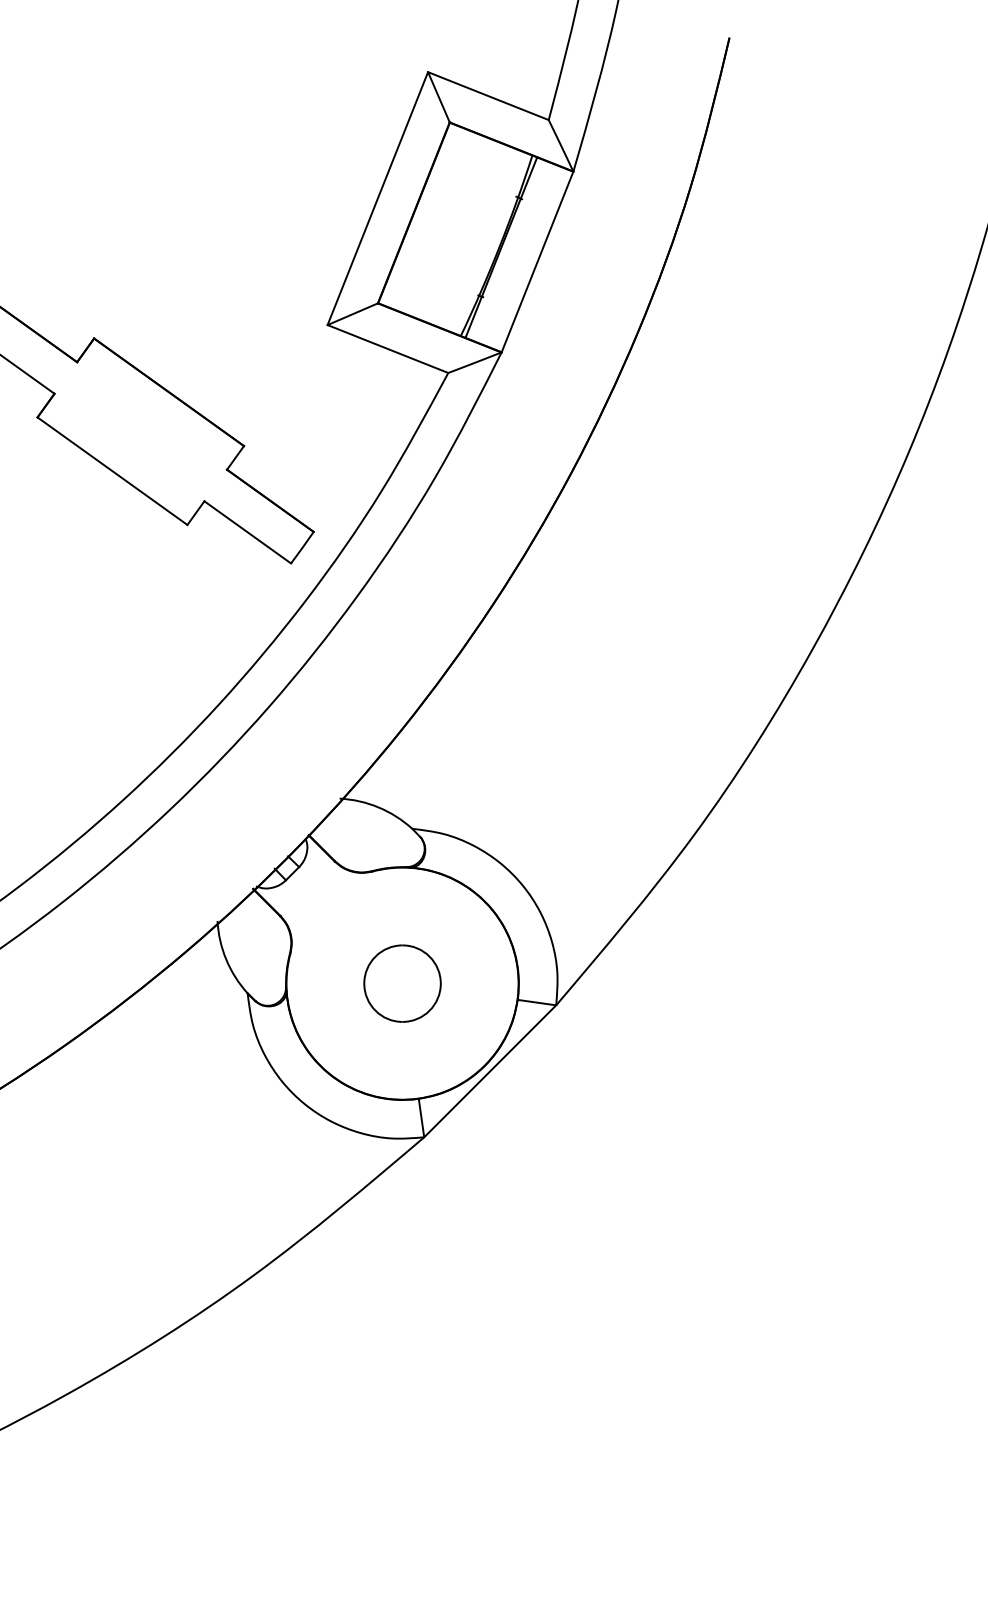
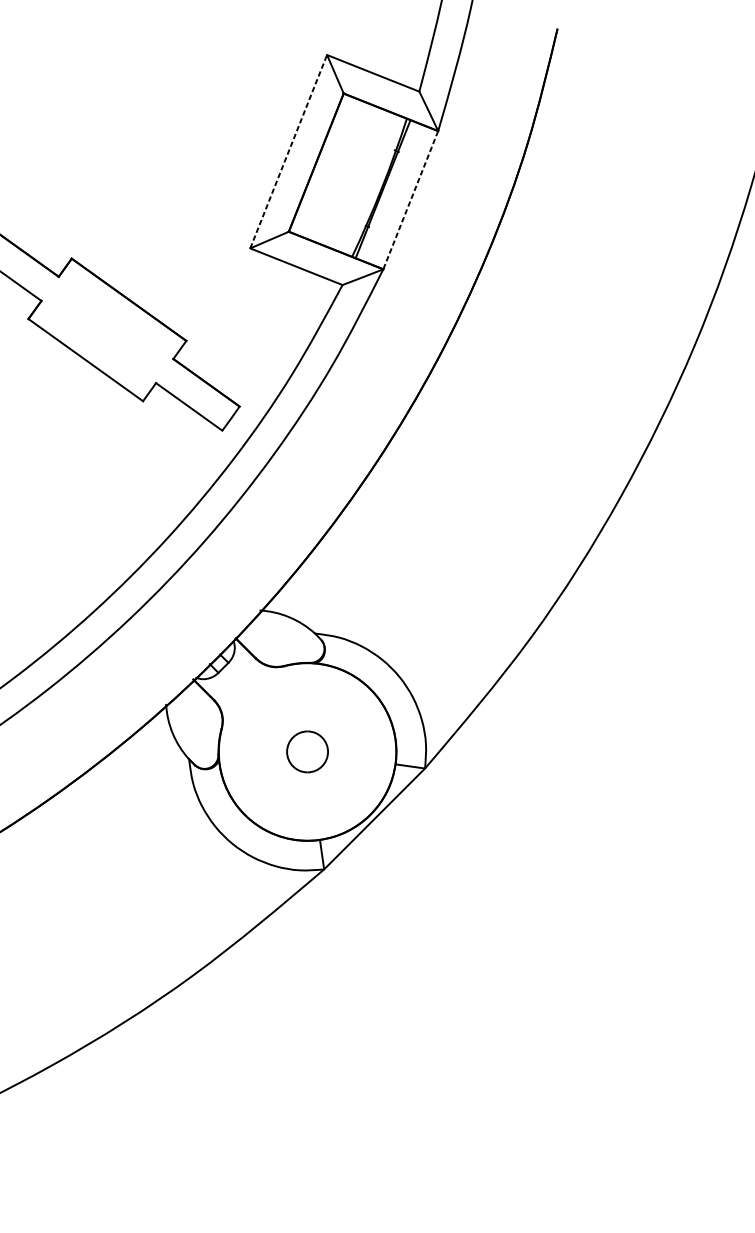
line: (378, 198) -> (289, 151), solid -> dashed
line: (537, 262) -> (410, 200), solid -> dashed
part: (402, 983) -> (307, 751), size x0.7

